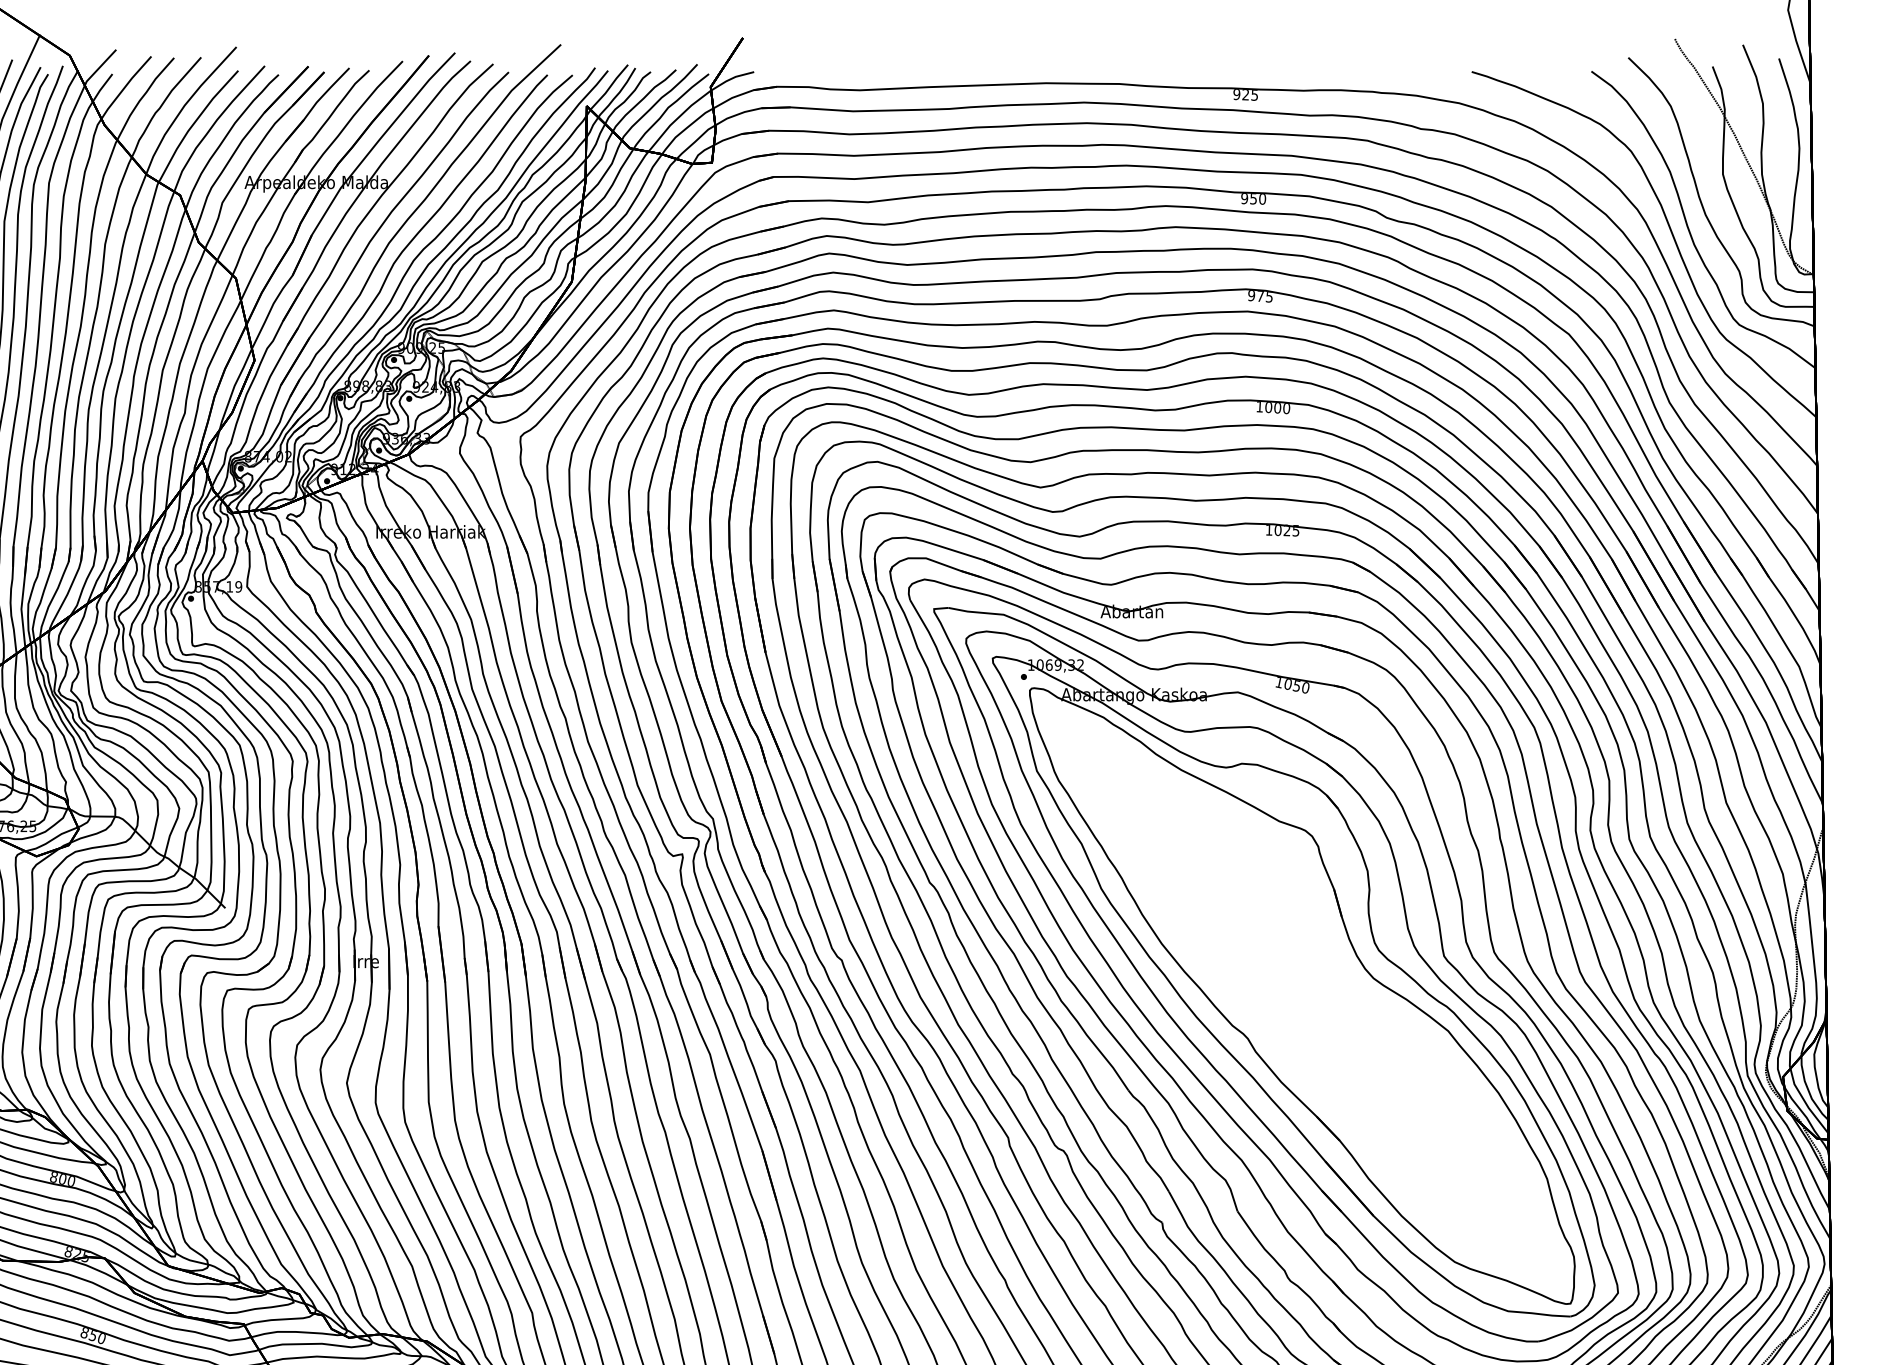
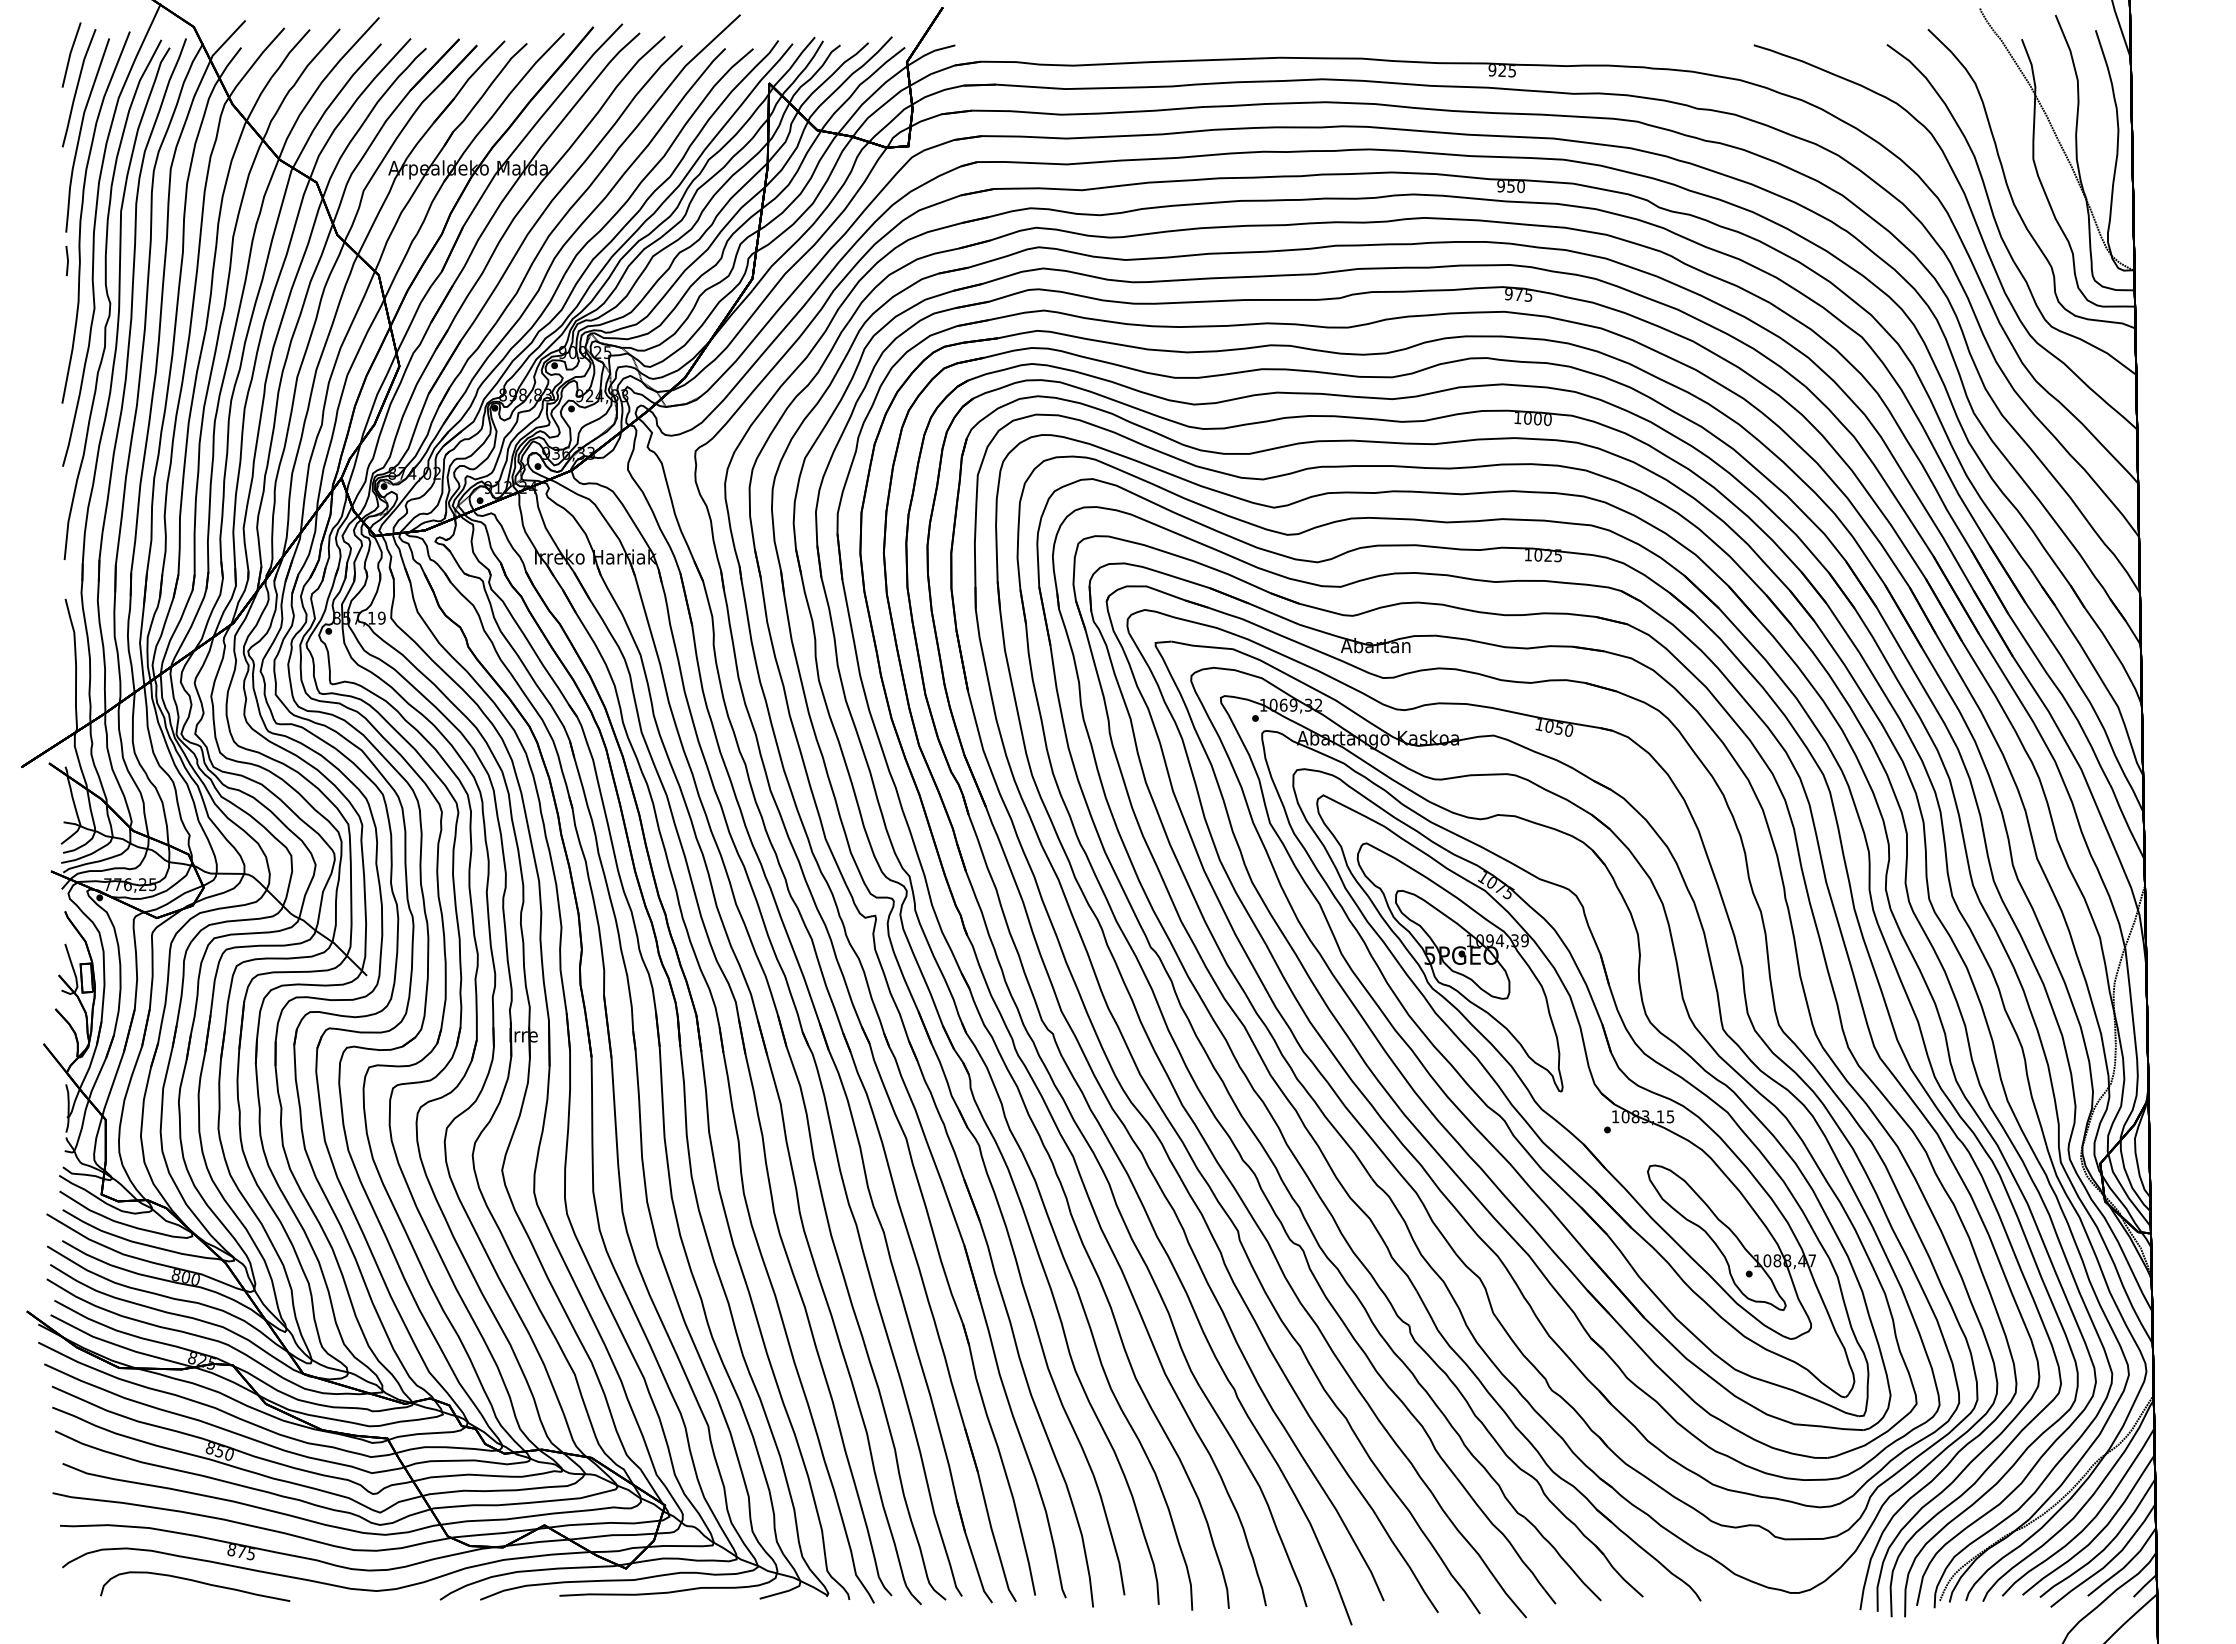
part: (1309, 1005) -> (1573, 1083), added

